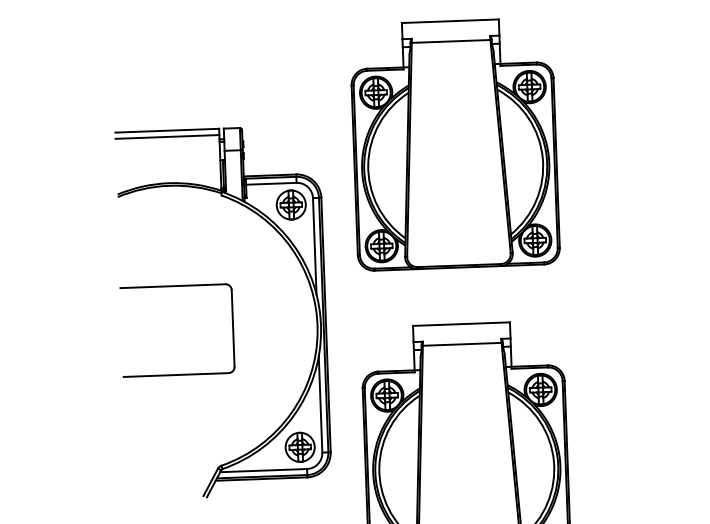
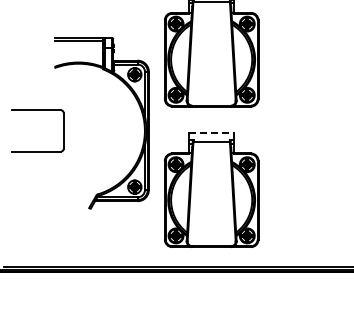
part: (174, 286) -> (37, 110), moved
line: (463, 323) -> (212, 132), solid -> dashed

